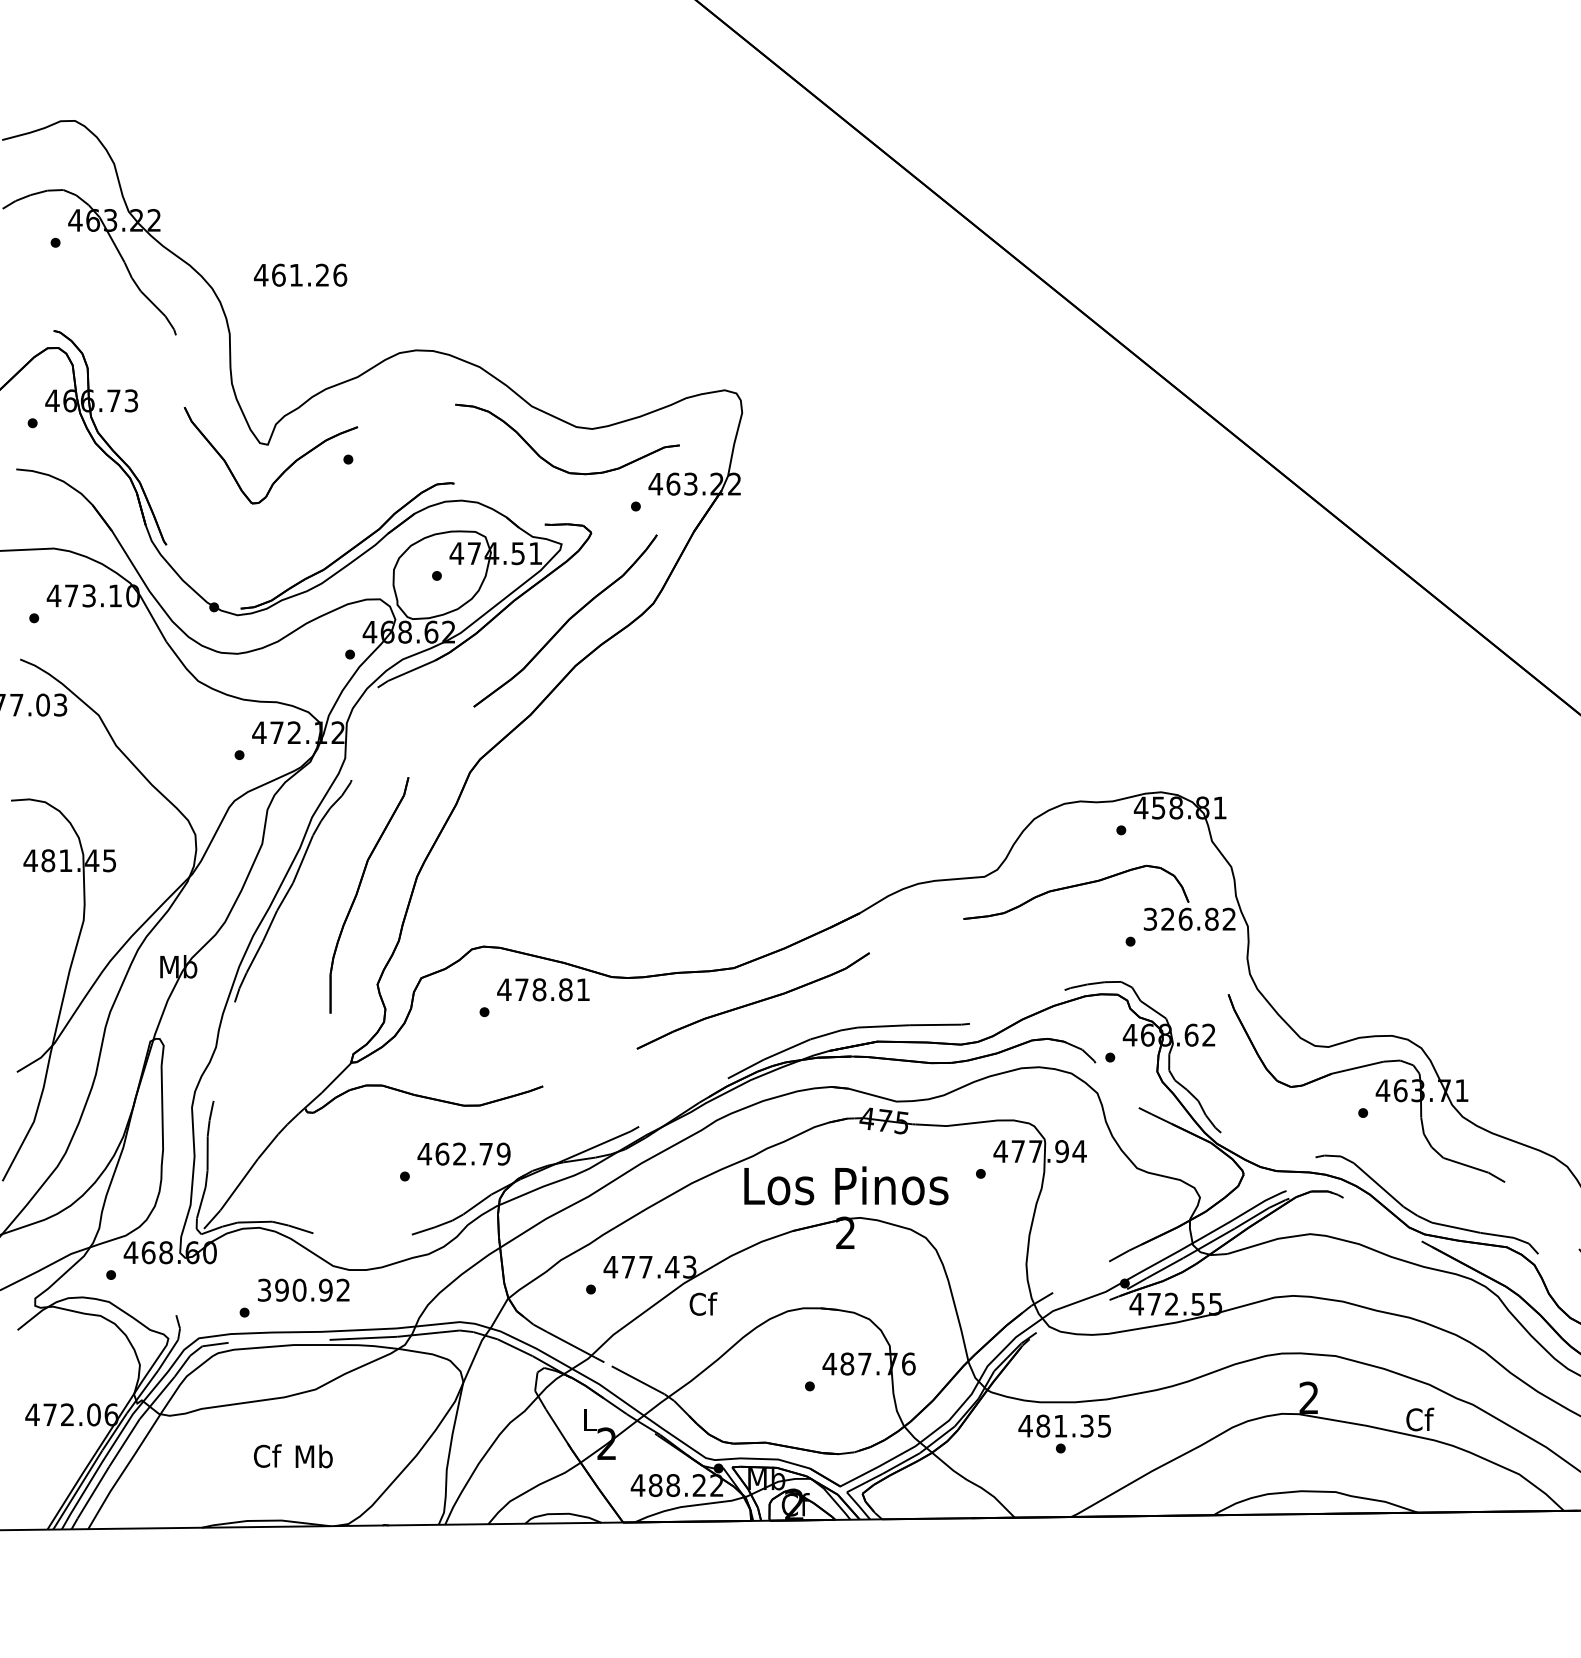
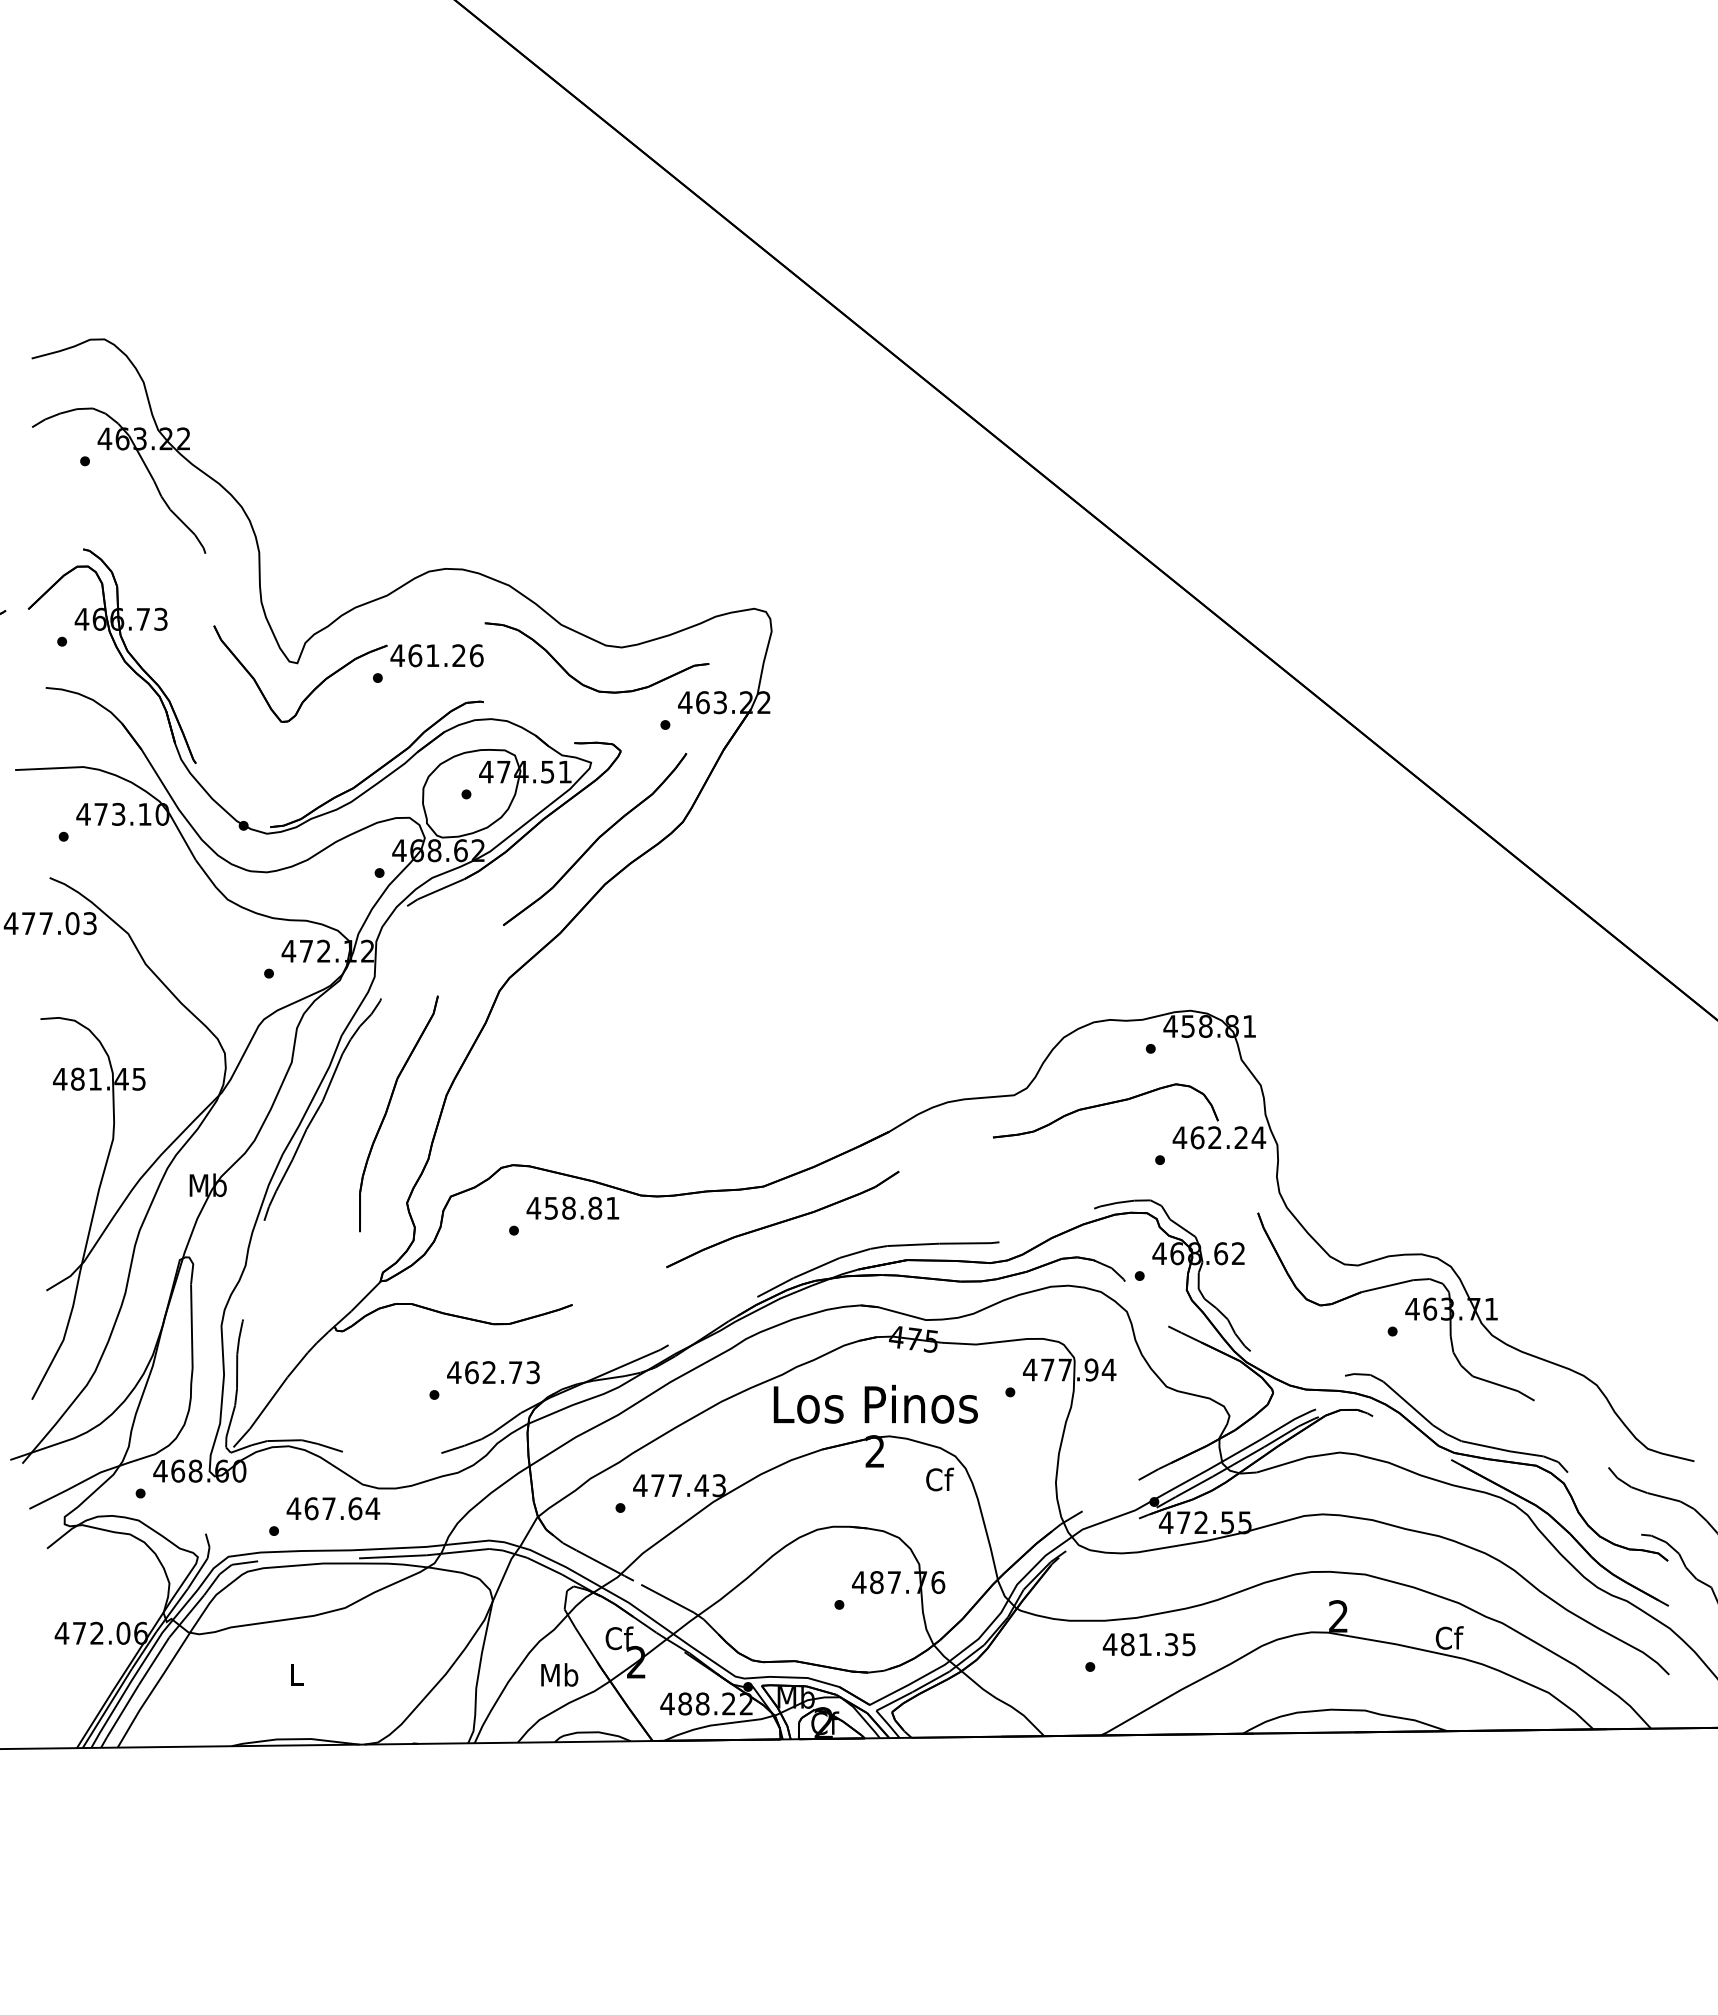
text: (300, 275) -> (436, 655), moved
text: (1190, 919) -> (1219, 1137), 326.82 -> 462.24
text: (521, 990) -> (550, 1208), 478.81 -> 458.81
text: (504, 1154) -> (533, 1372), 462.79 -> 462.73
text: (304, 1290) -> (333, 1508), 390.92 -> 467.64
text: (703, 1304) -> (939, 1479), moved
text: (590, 1420) -> (619, 1638), L -> Cf
text: (1064, 1426) -> (1148, 1644), moved
text: (268, 1456) -> (297, 1674), Cf -> L
text: (314, 1456) -> (559, 1674), moved

